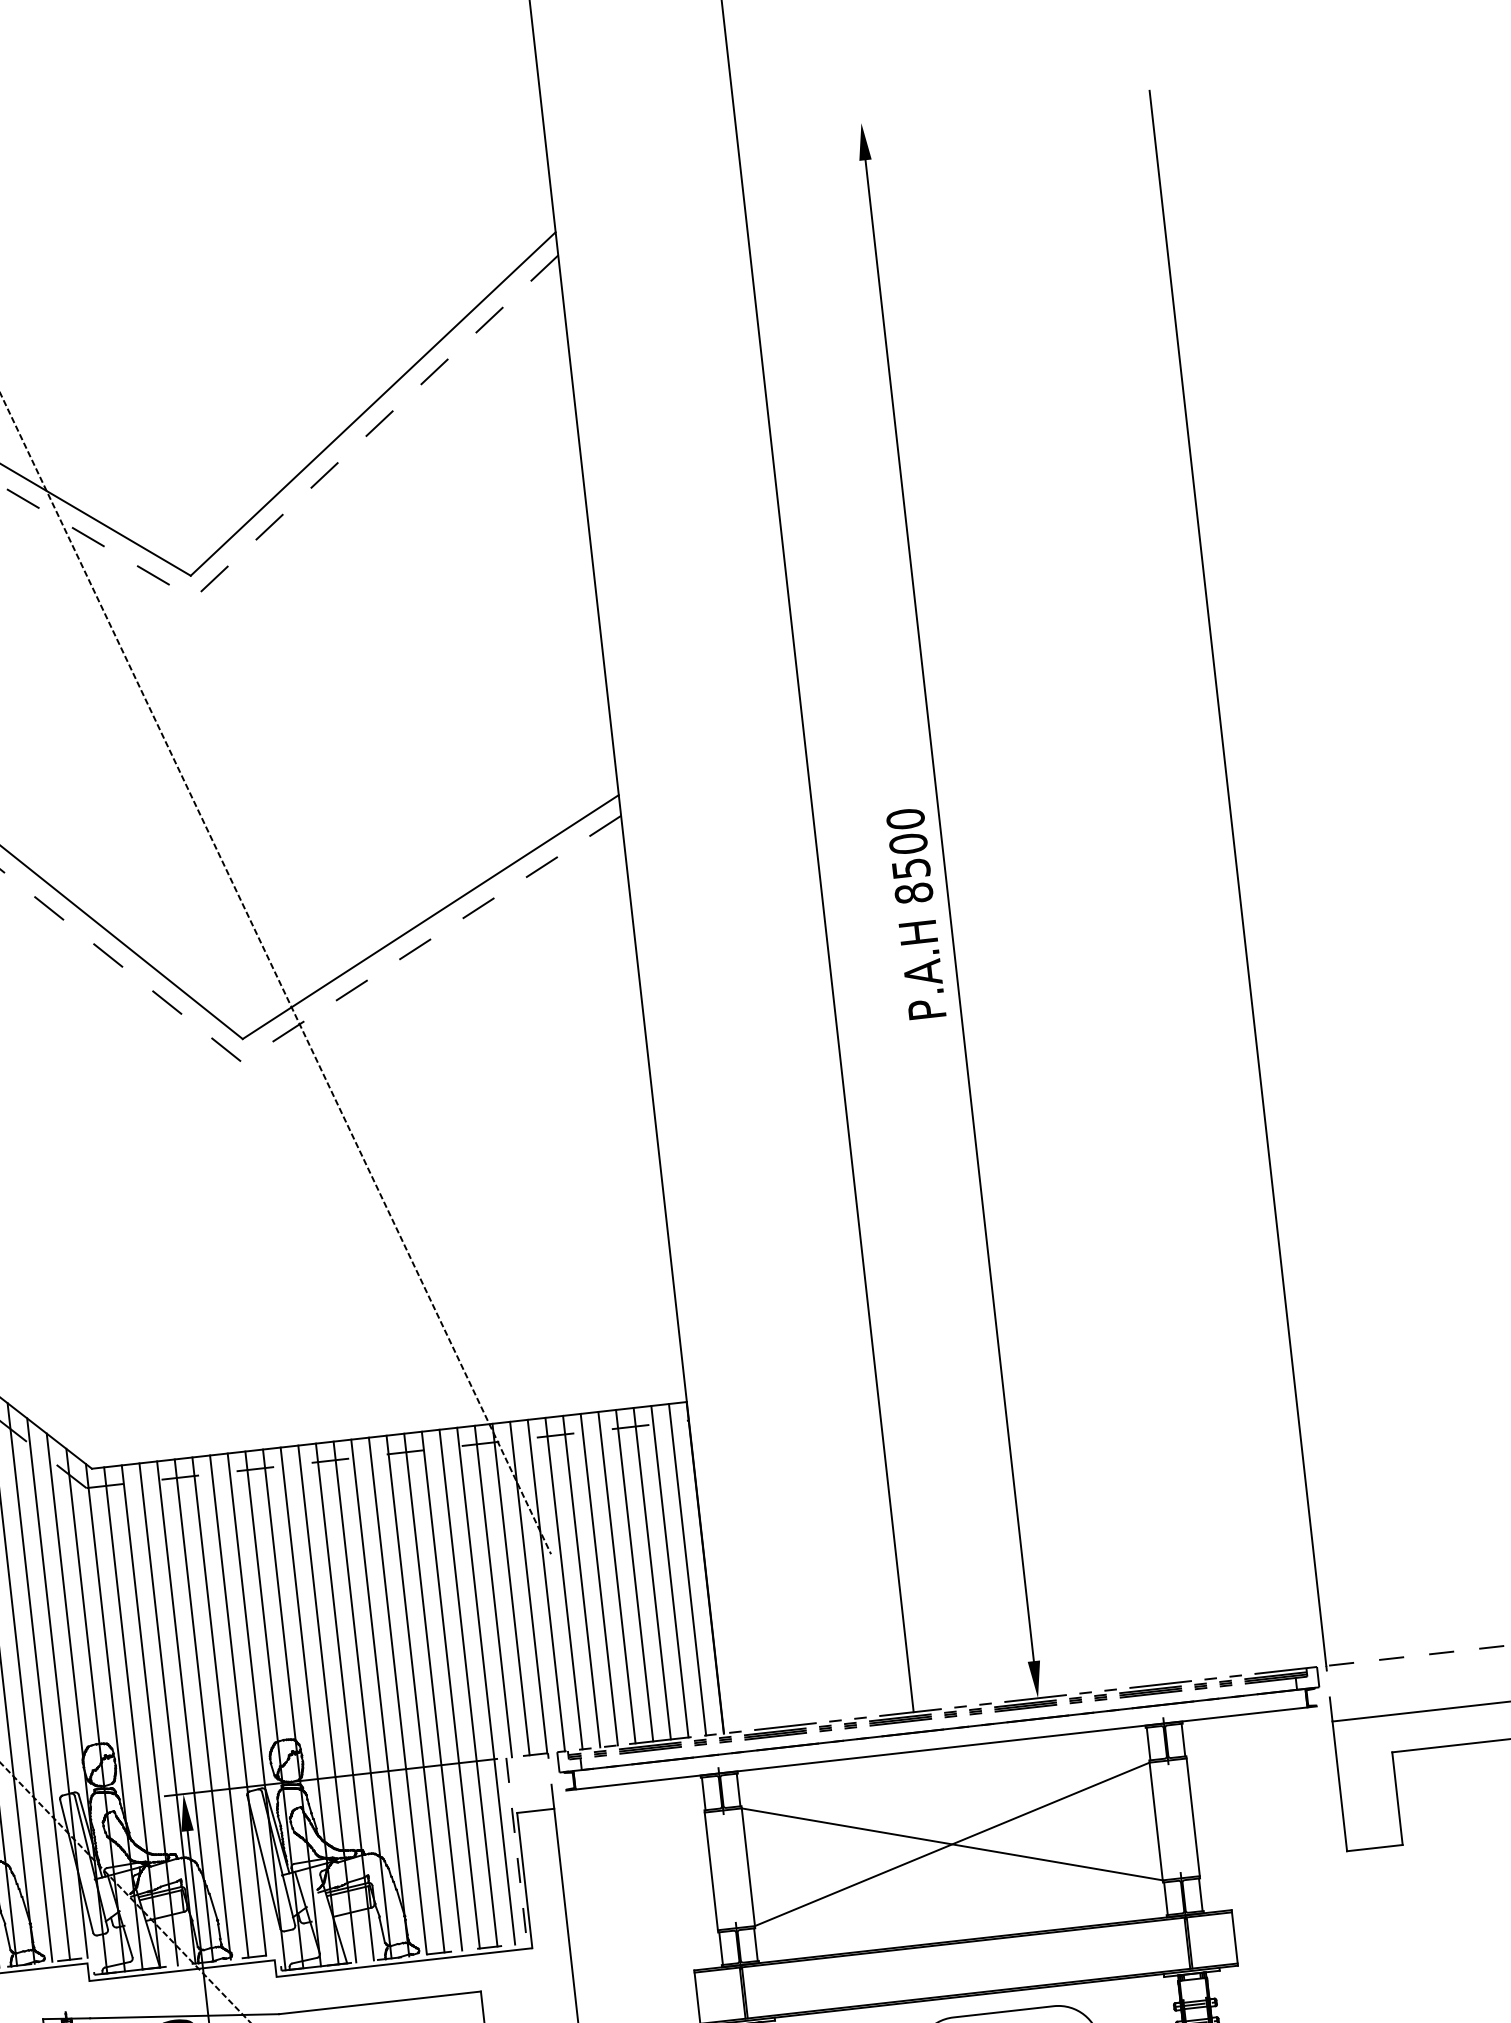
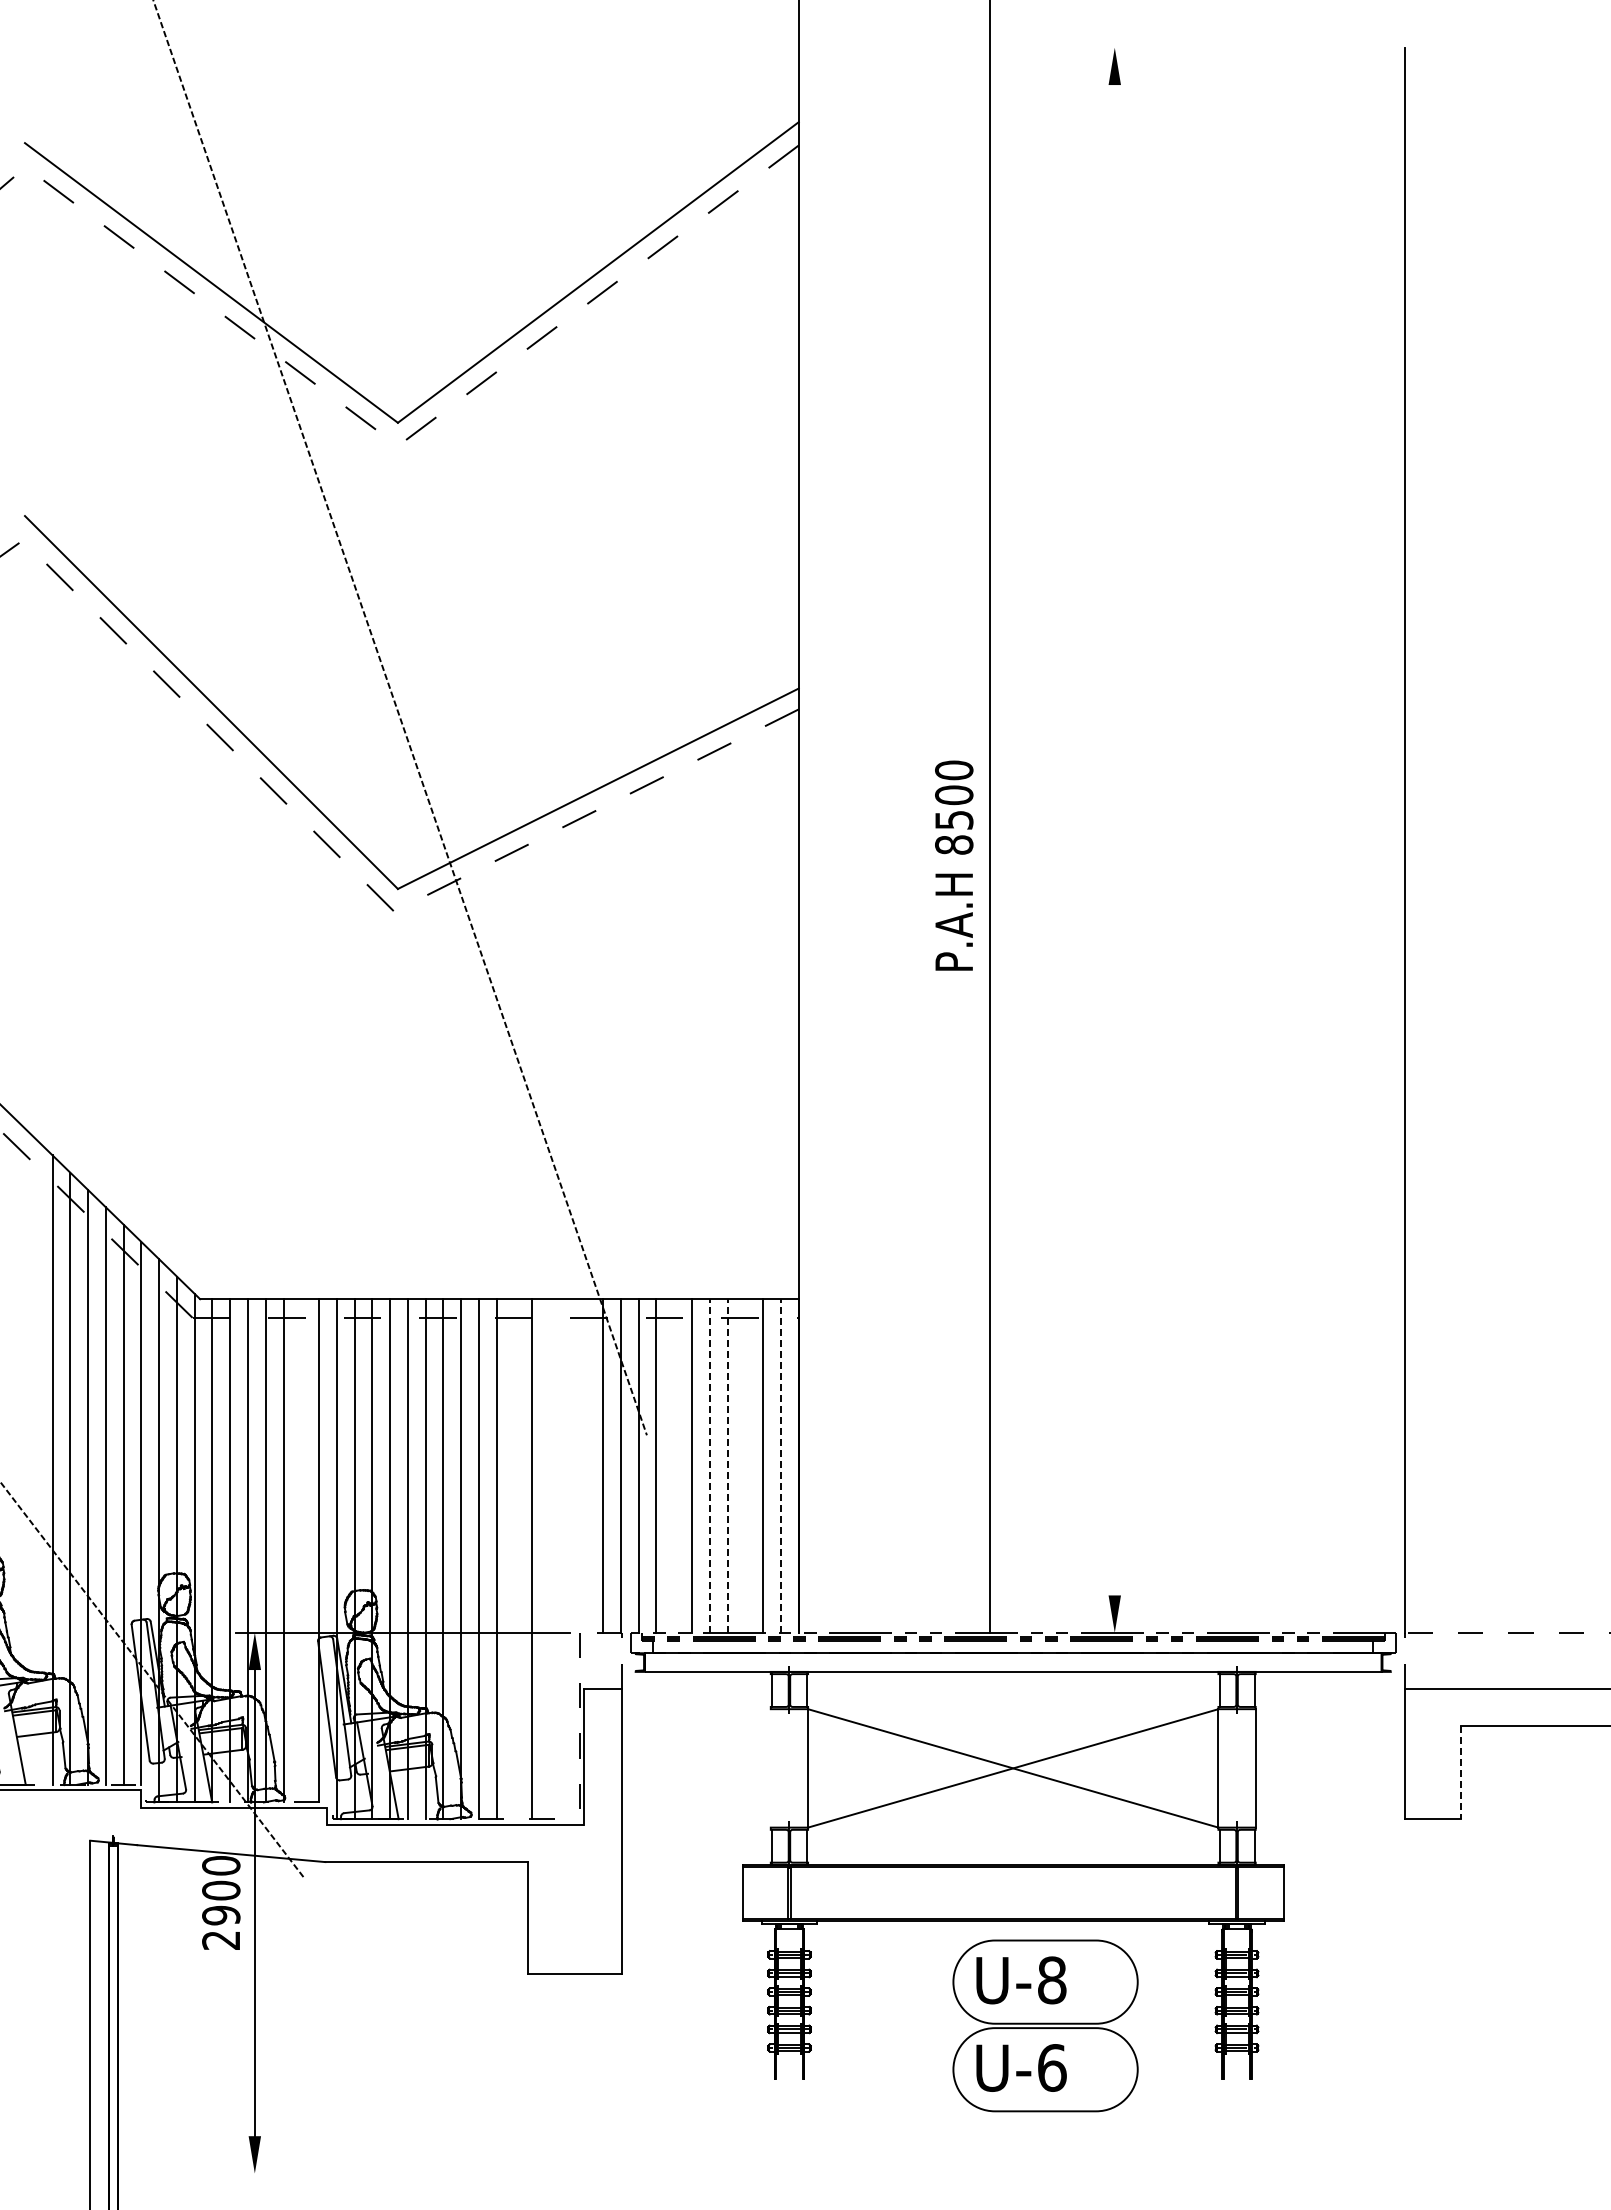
line: (949, 910) -> (1114, 840), removed
text: (916, 913) -> (954, 865), moved
line: (687, 1569) -> (780, 1465), solid -> dashed
line: (652, 1573) -> (745, 1465), removed
line: (634, 1575) -> (727, 1465), solid -> dashed
line: (616, 1577) -> (709, 1465), solid -> dashed
line: (581, 1581) -> (674, 1465), removed
line: (493, 1591) -> (585, 1465), removed
line: (486, 1686) -> (567, 1559), removed
line: (468, 1688) -> (549, 1559), removed
line: (433, 1692) -> (514, 1559), removed
line: (220, 1707) -> (301, 1550), removed
line: (1397, 1798) -> (1460, 1772), solid -> dashed
line: (711, 1871) -> (770, 1768), removed

